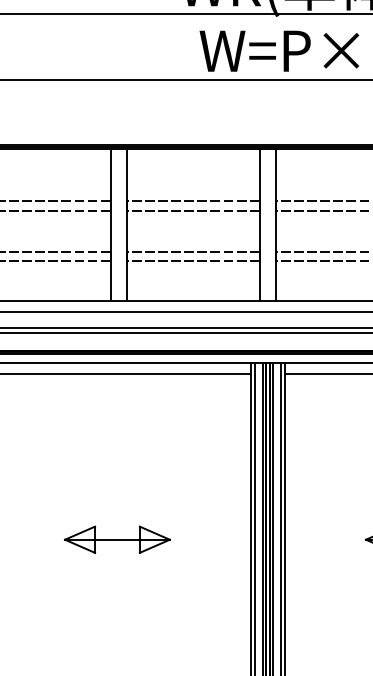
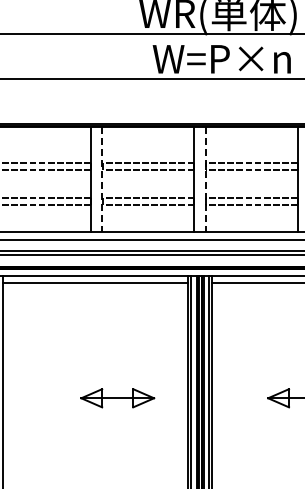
line: (127, 224) -> (102, 179), solid -> dashed
line: (275, 224) -> (205, 179), solid -> dashed
part: (117, 540) -> (117, 398), moved

